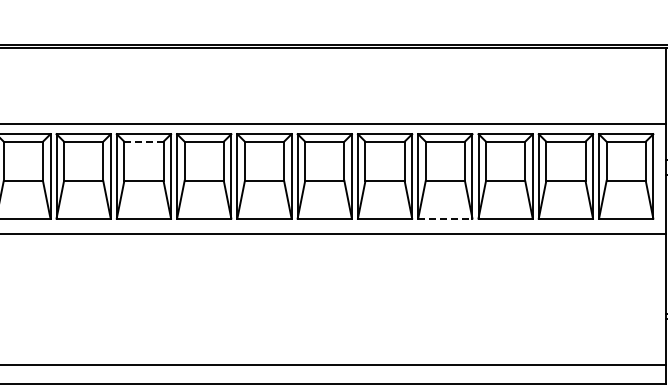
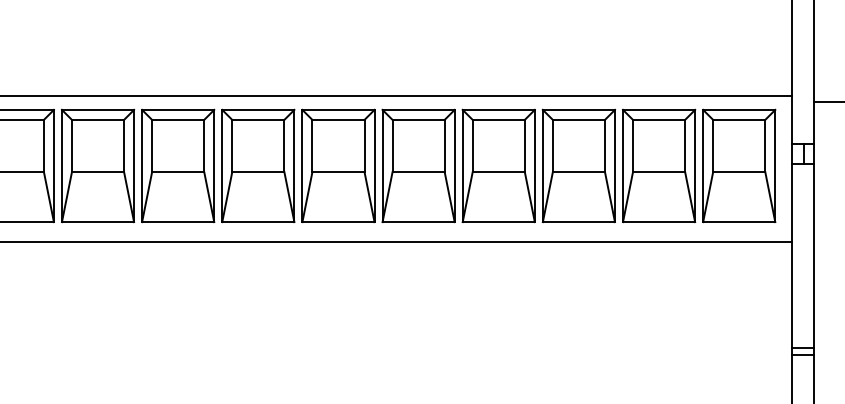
line: (143, 141) -> (97, 119), dashed -> solid
line: (445, 218) -> (498, 221), dashed -> solid

